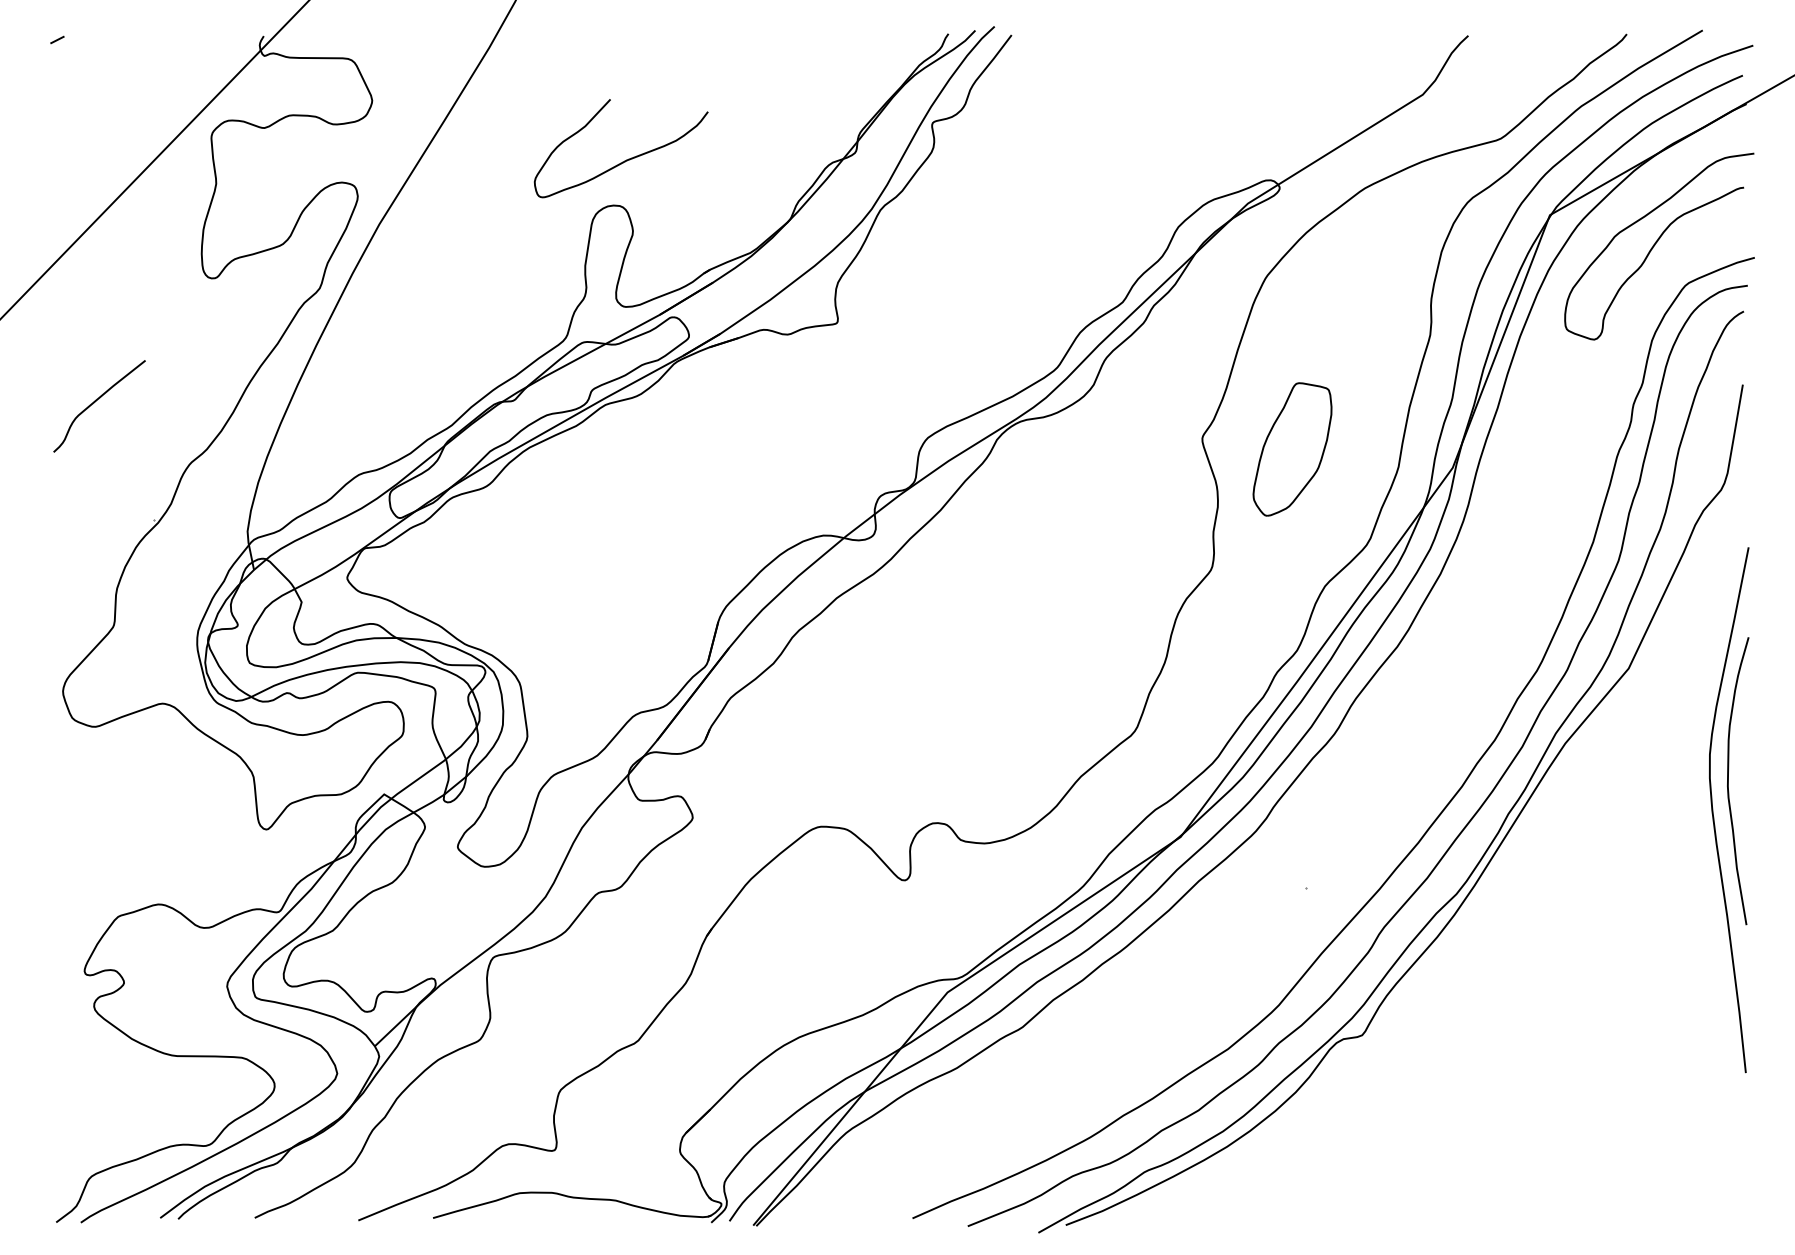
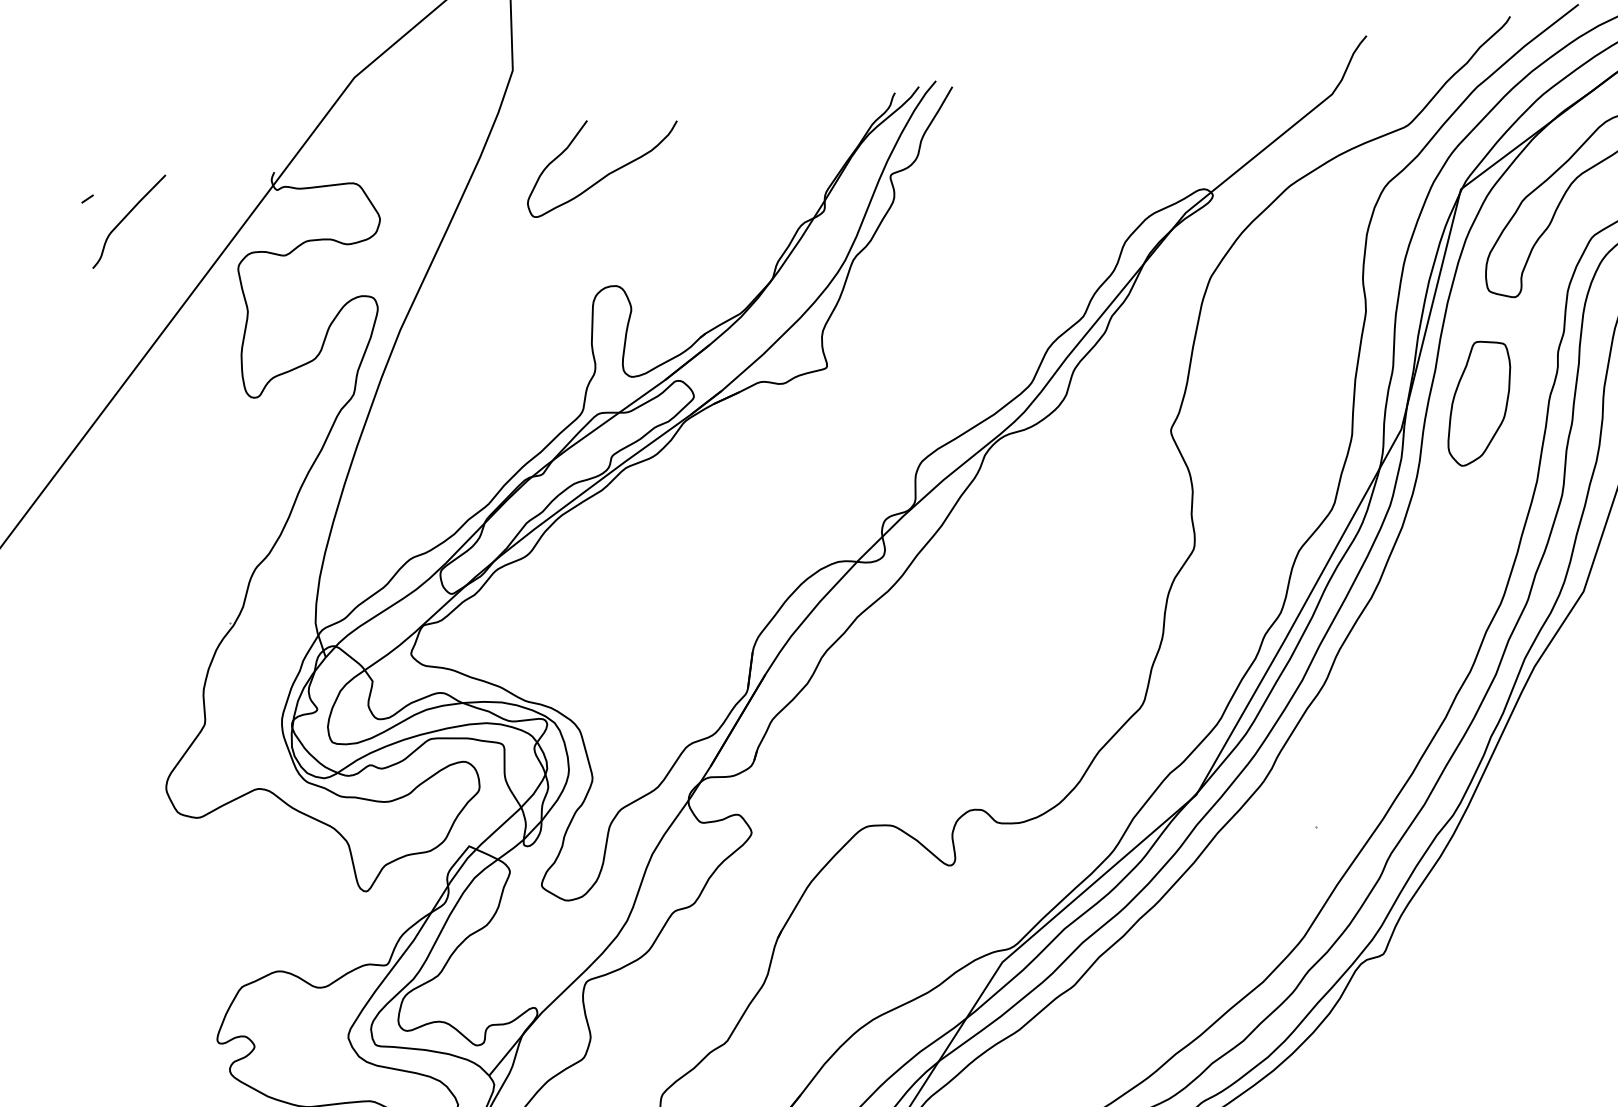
curve: (626, 159) -> (608, 173), moved
curve: (95, 402) -> (125, 218), moved
part: (1292, 449) -> (1478, 402), moved

